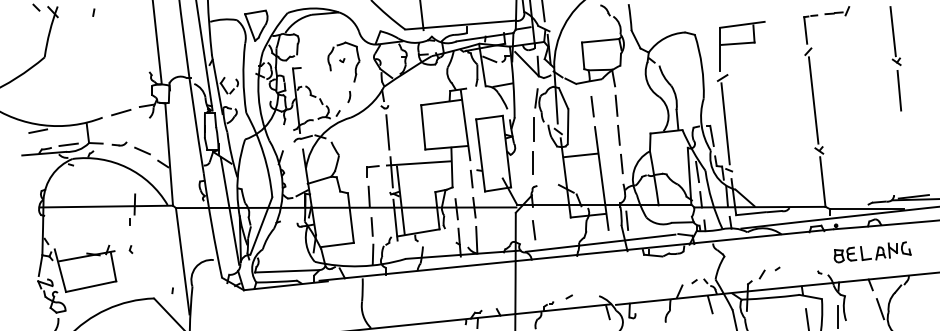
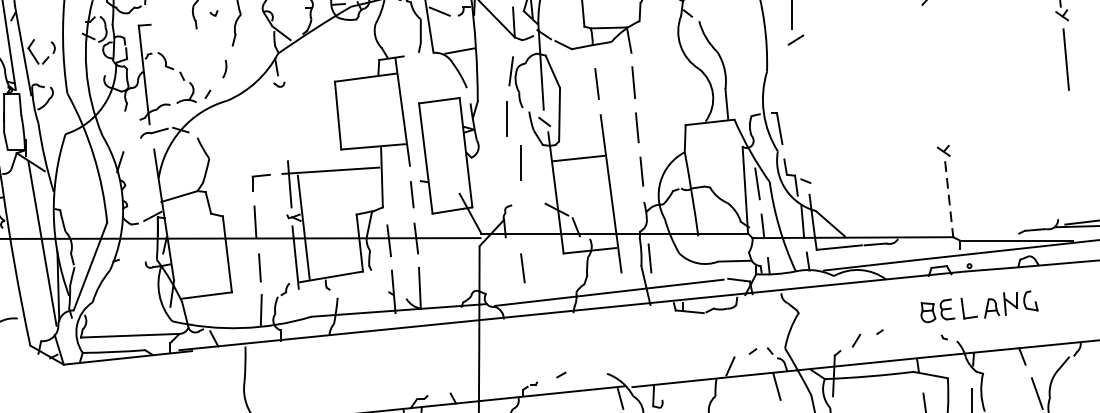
line: (813, 100) -> (934, 74), removed
line: (725, 123) -> (800, 109), removed
line: (387, 132) -> (283, 123), removed
line: (532, 162) -> (520, 161), moved
line: (822, 182) -> (948, 199), solid -> dashed
line: (534, 230) -> (523, 268), moved
part: (872, 252) -> (979, 306), moved

